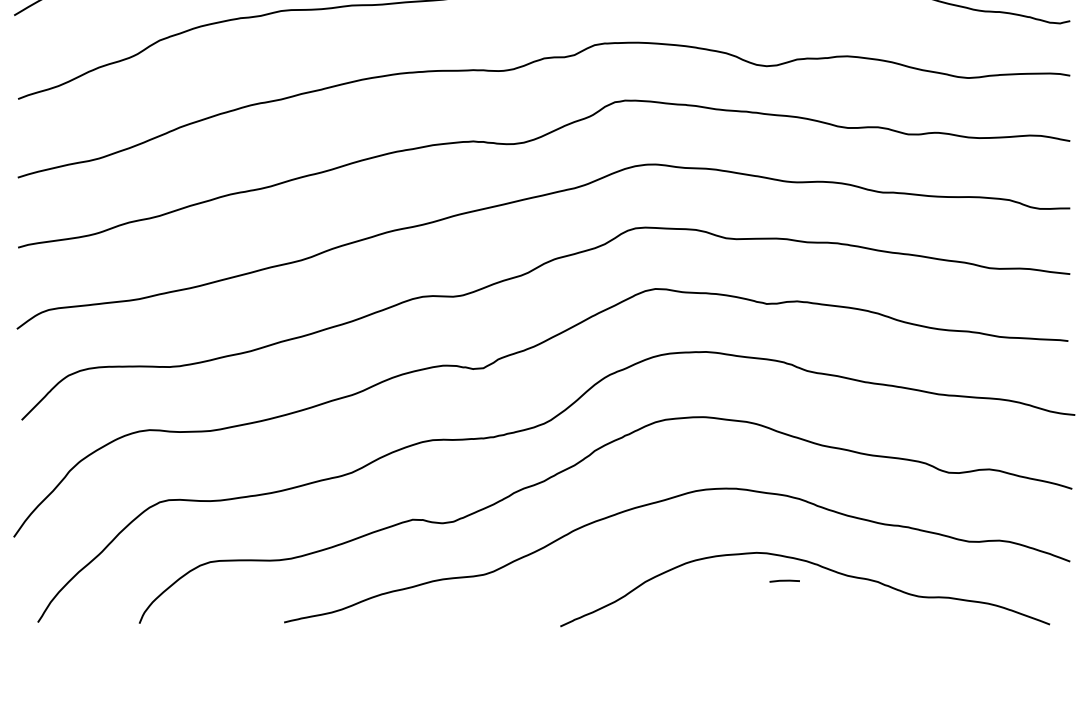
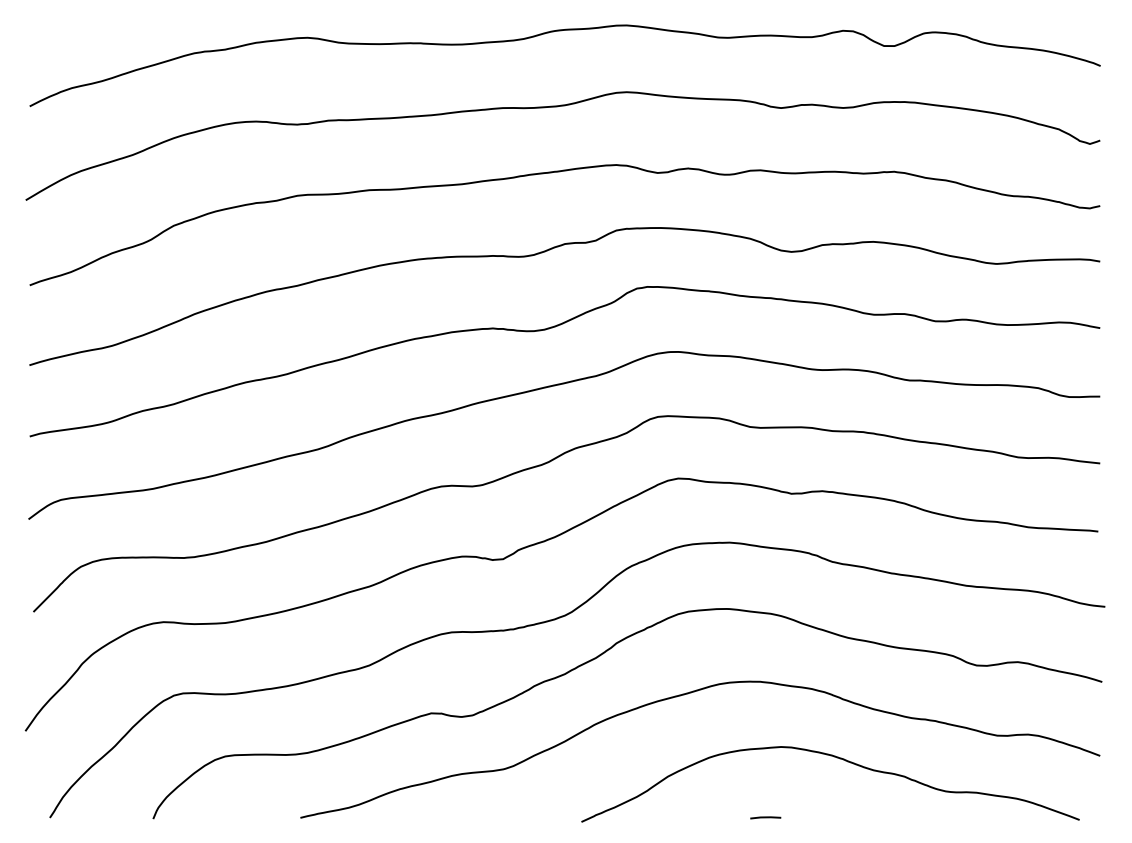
line: (784, 580) -> (765, 817), moved

